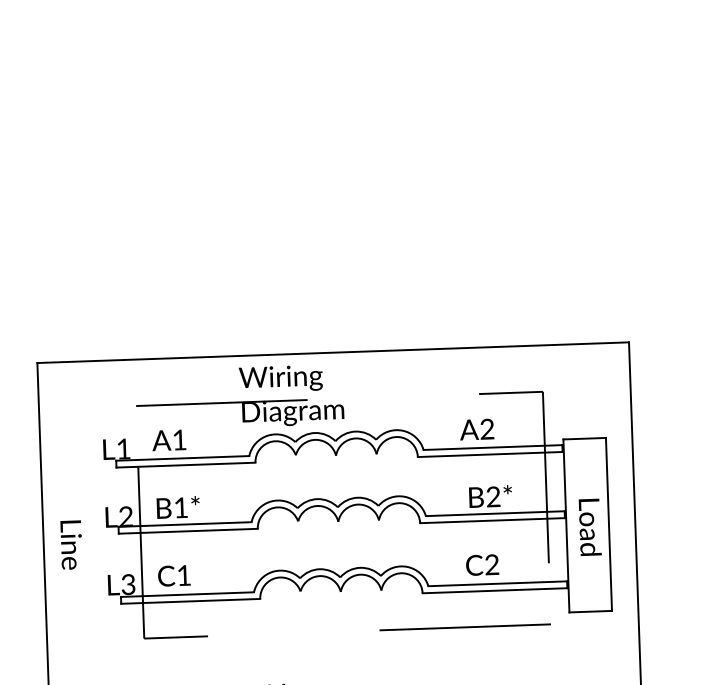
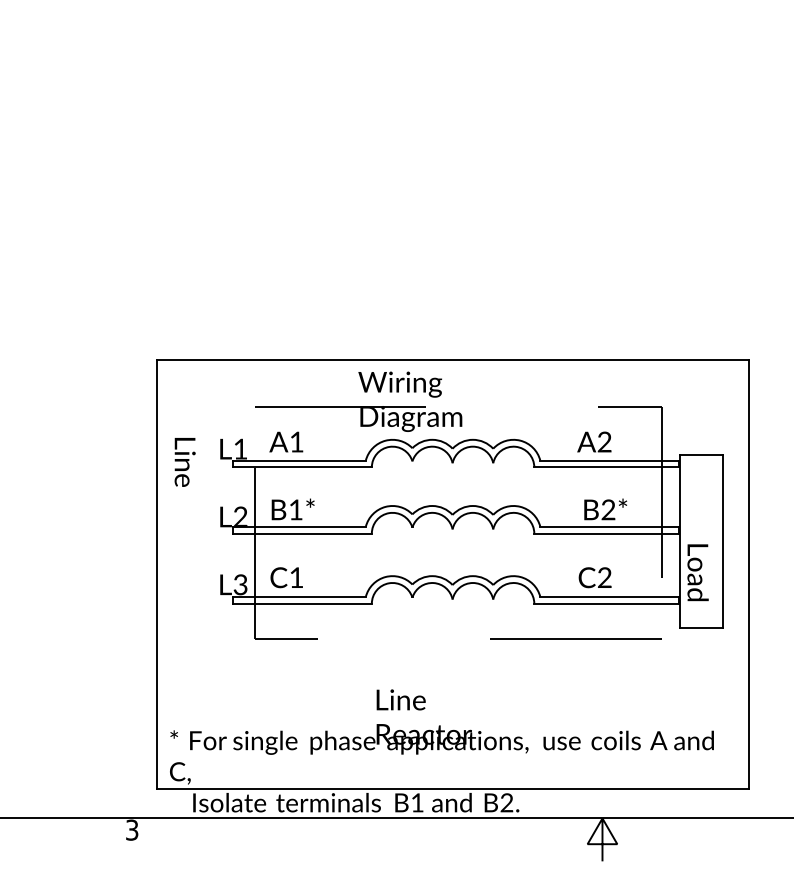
text: (589, 527) -> (697, 572), moved
text: (70, 545) -> (184, 462), moved

